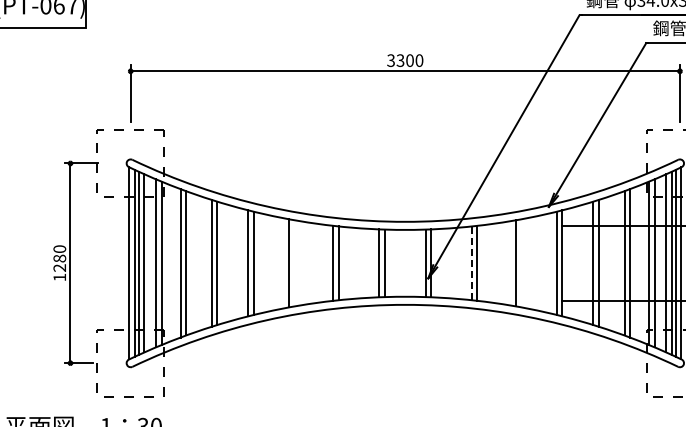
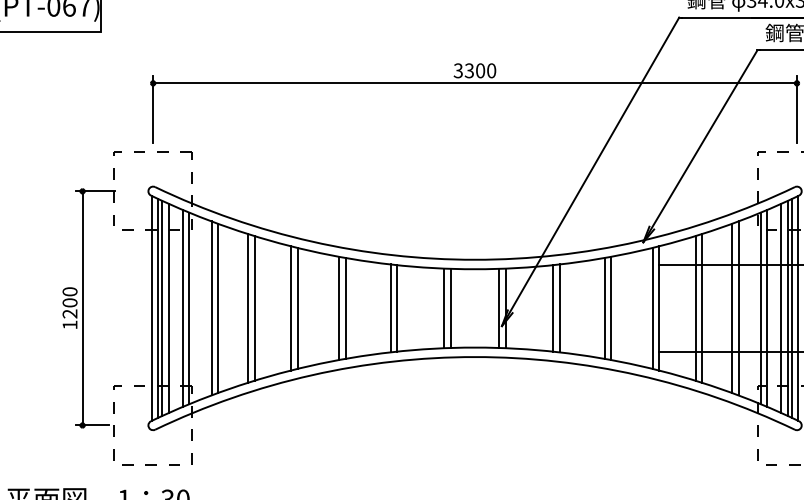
text: (59, 258) -> (69, 302), 1280 -> 1200
line: (294, 263) -> (345, 308), added
line: (471, 263) -> (552, 308), dashed -> solid
line: (521, 263) -> (611, 308), added

